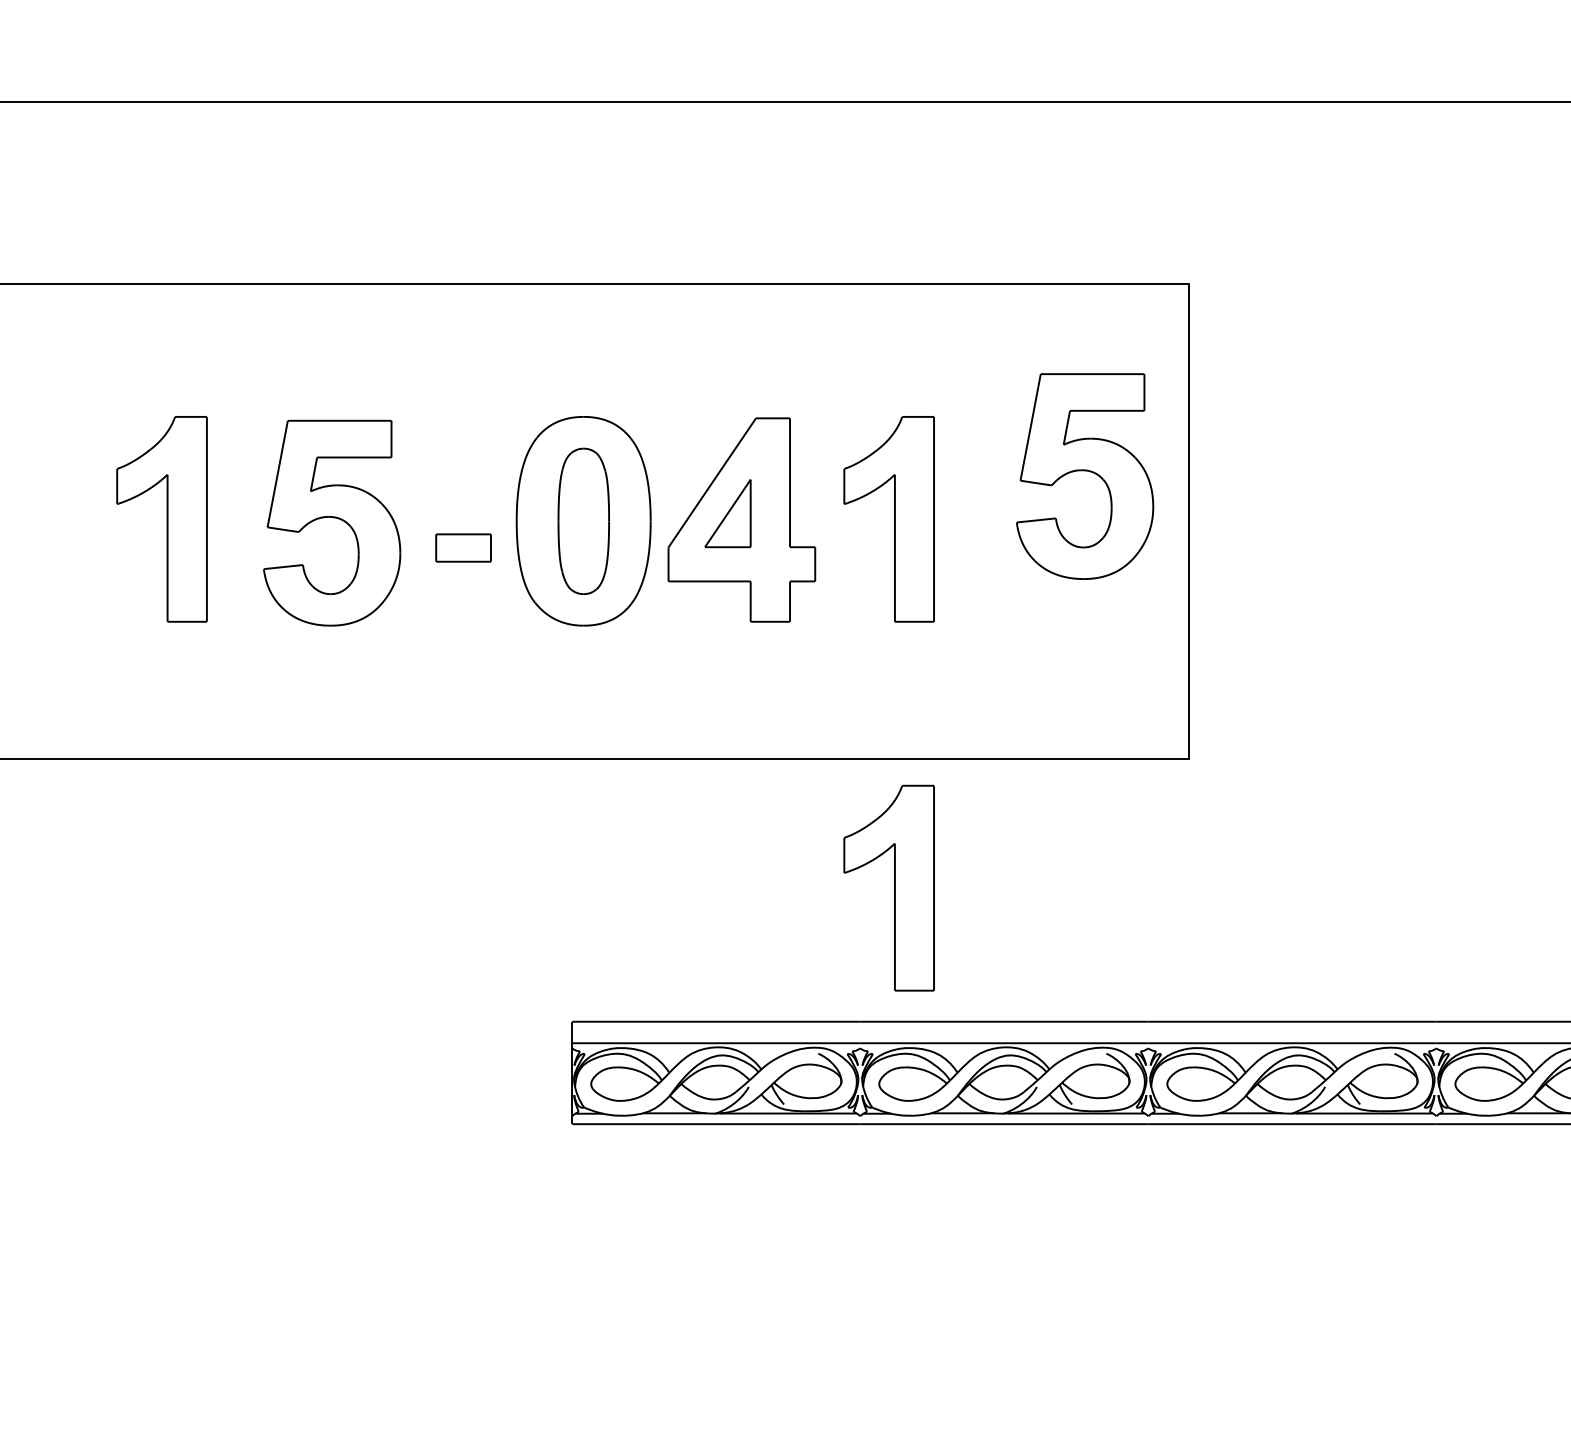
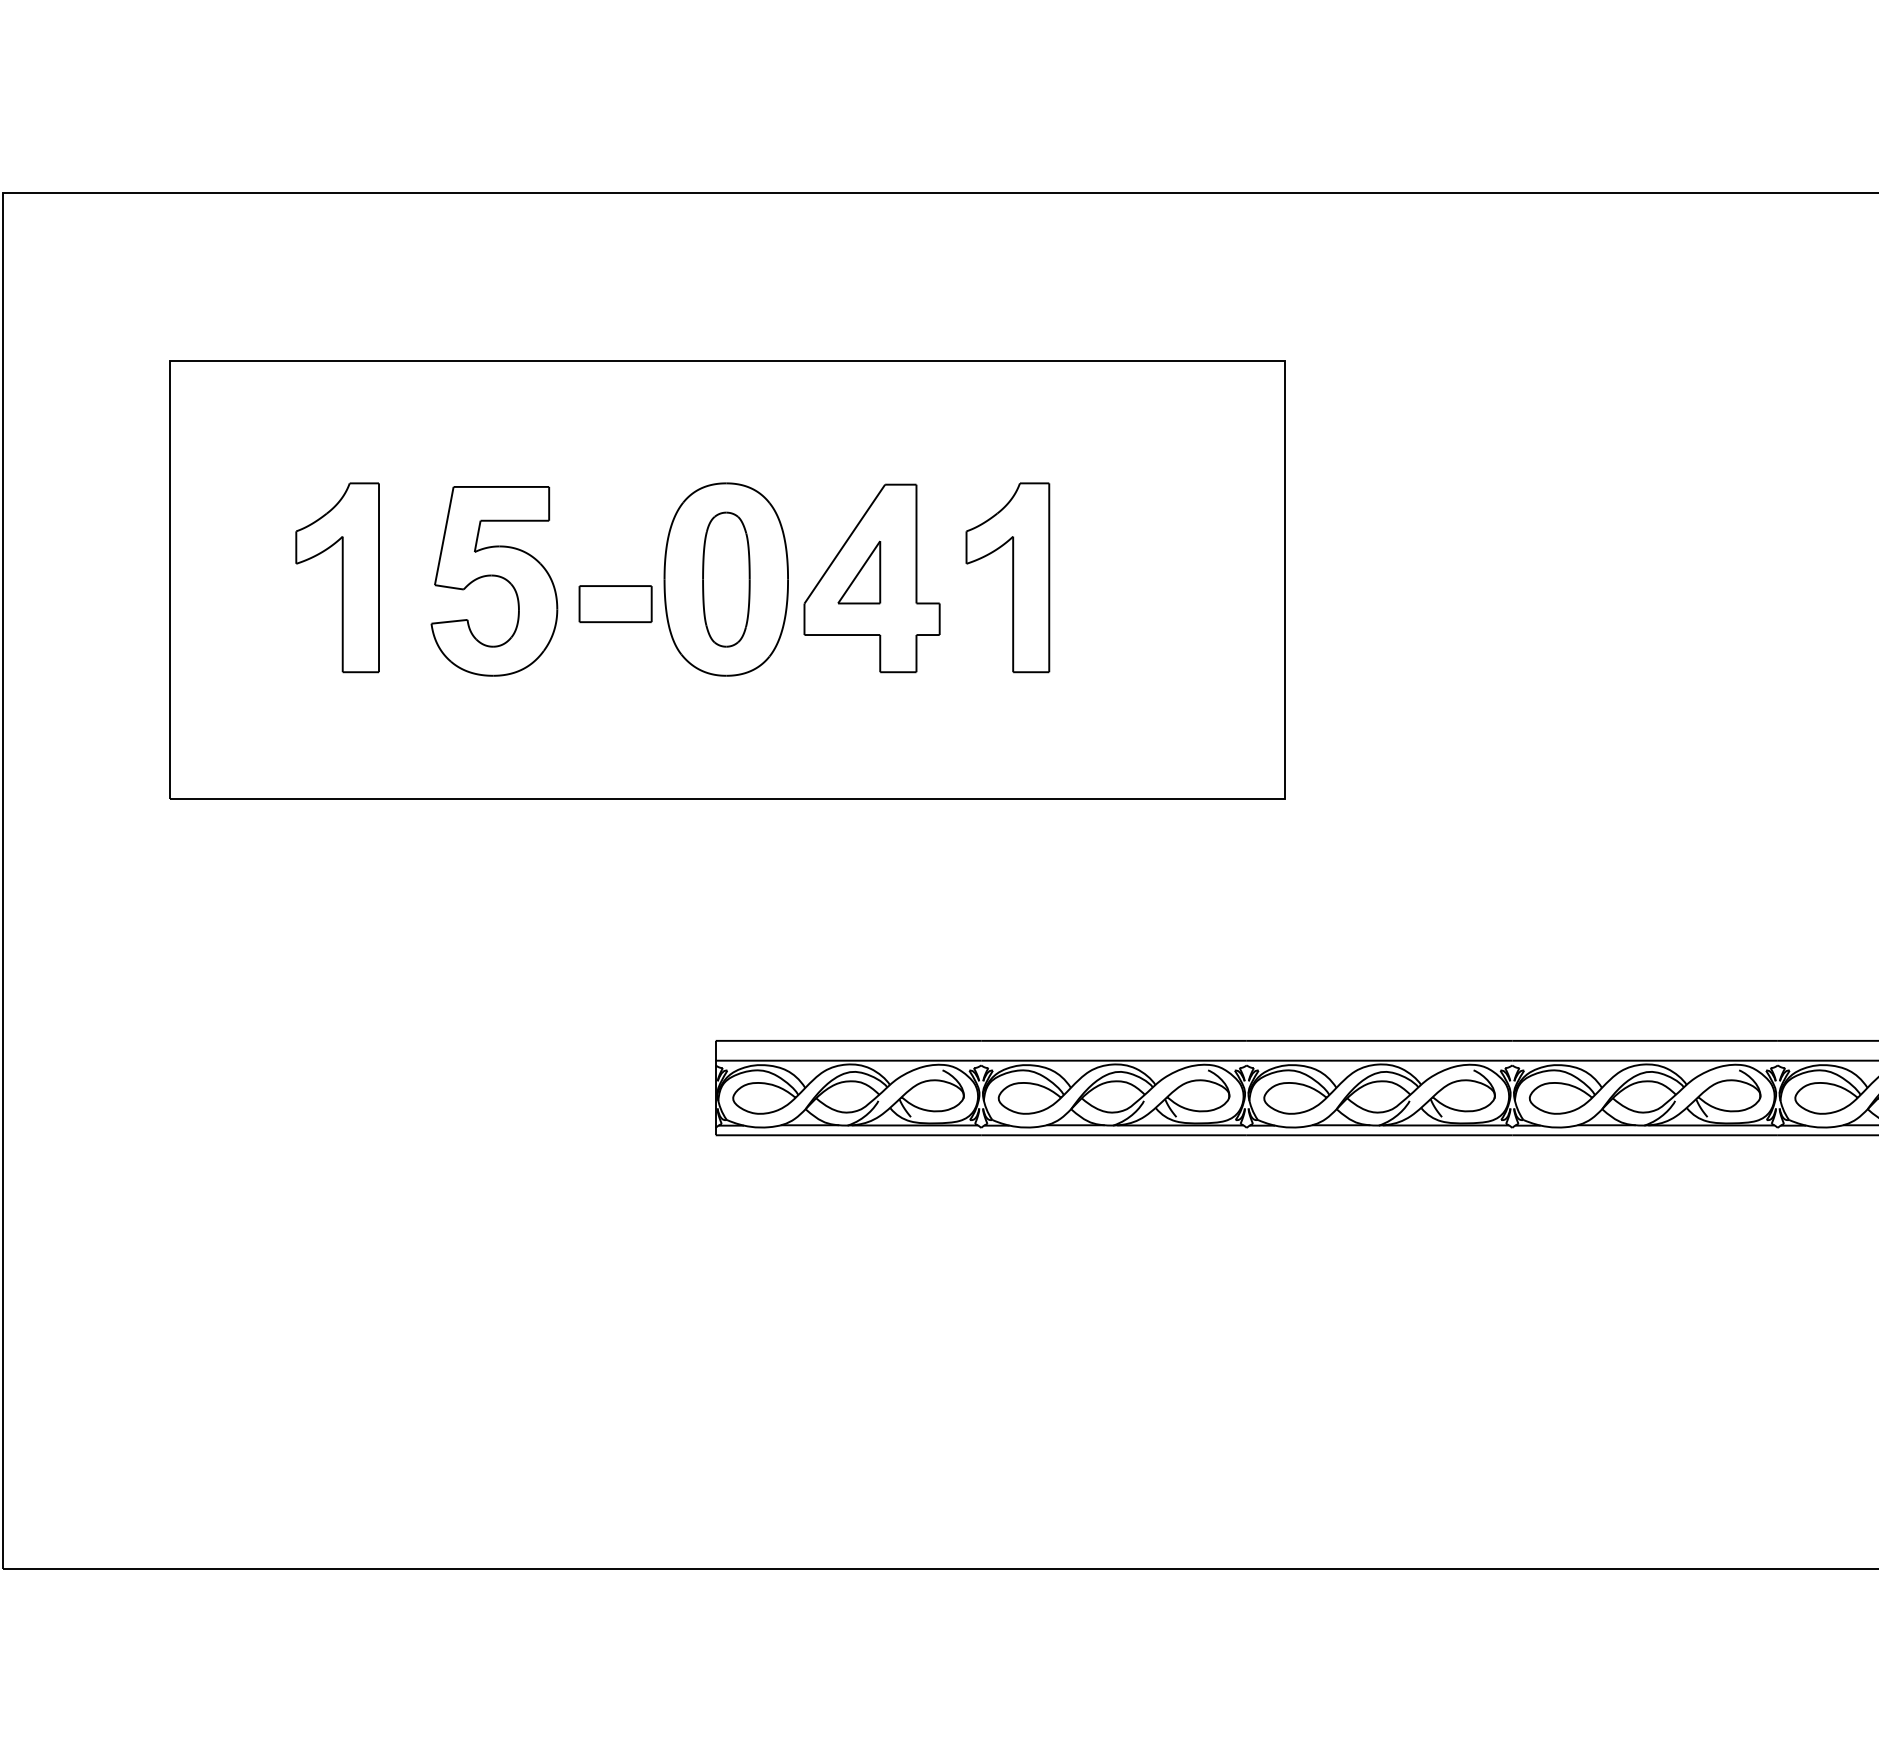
part: (1085, 476) -> (1188, 538), removed
part: (463, 548) -> (615, 604), size x1.43
part: (888, 887) -> (1007, 917), removed

